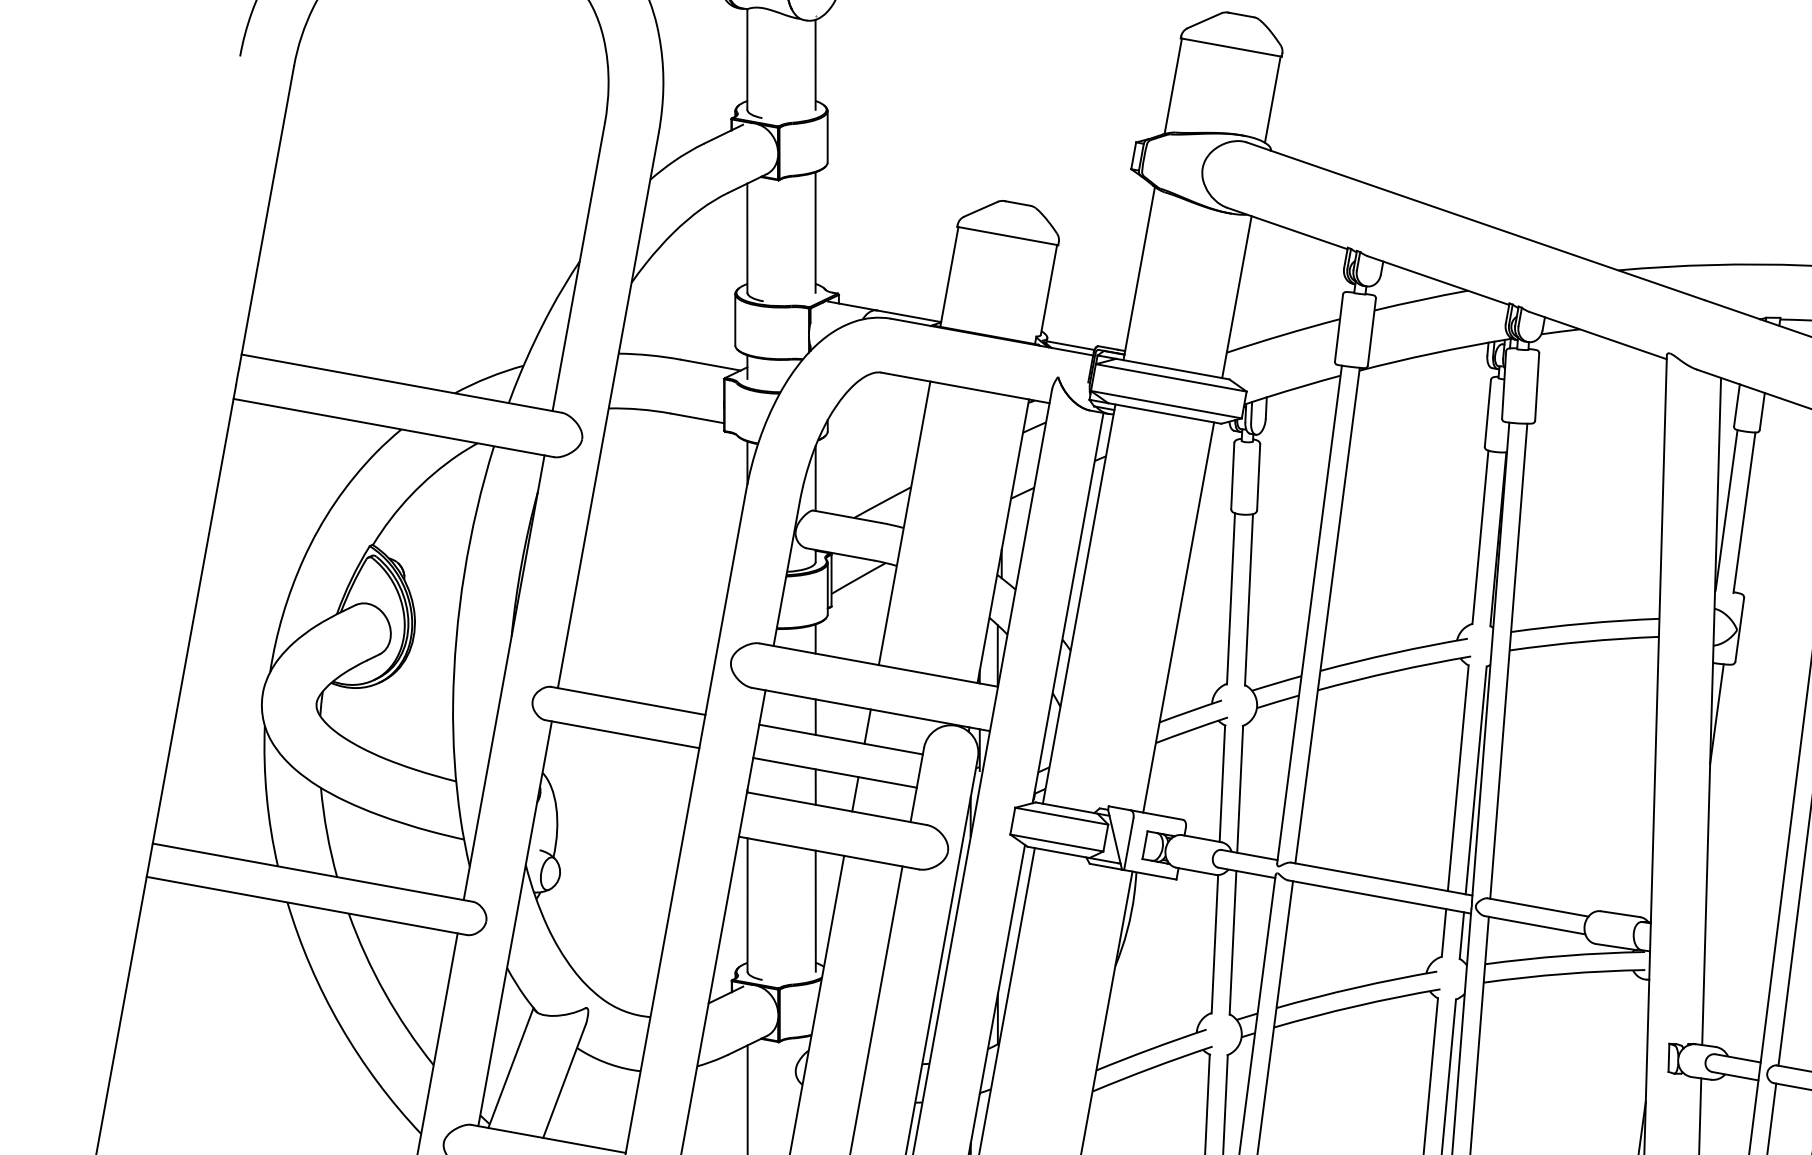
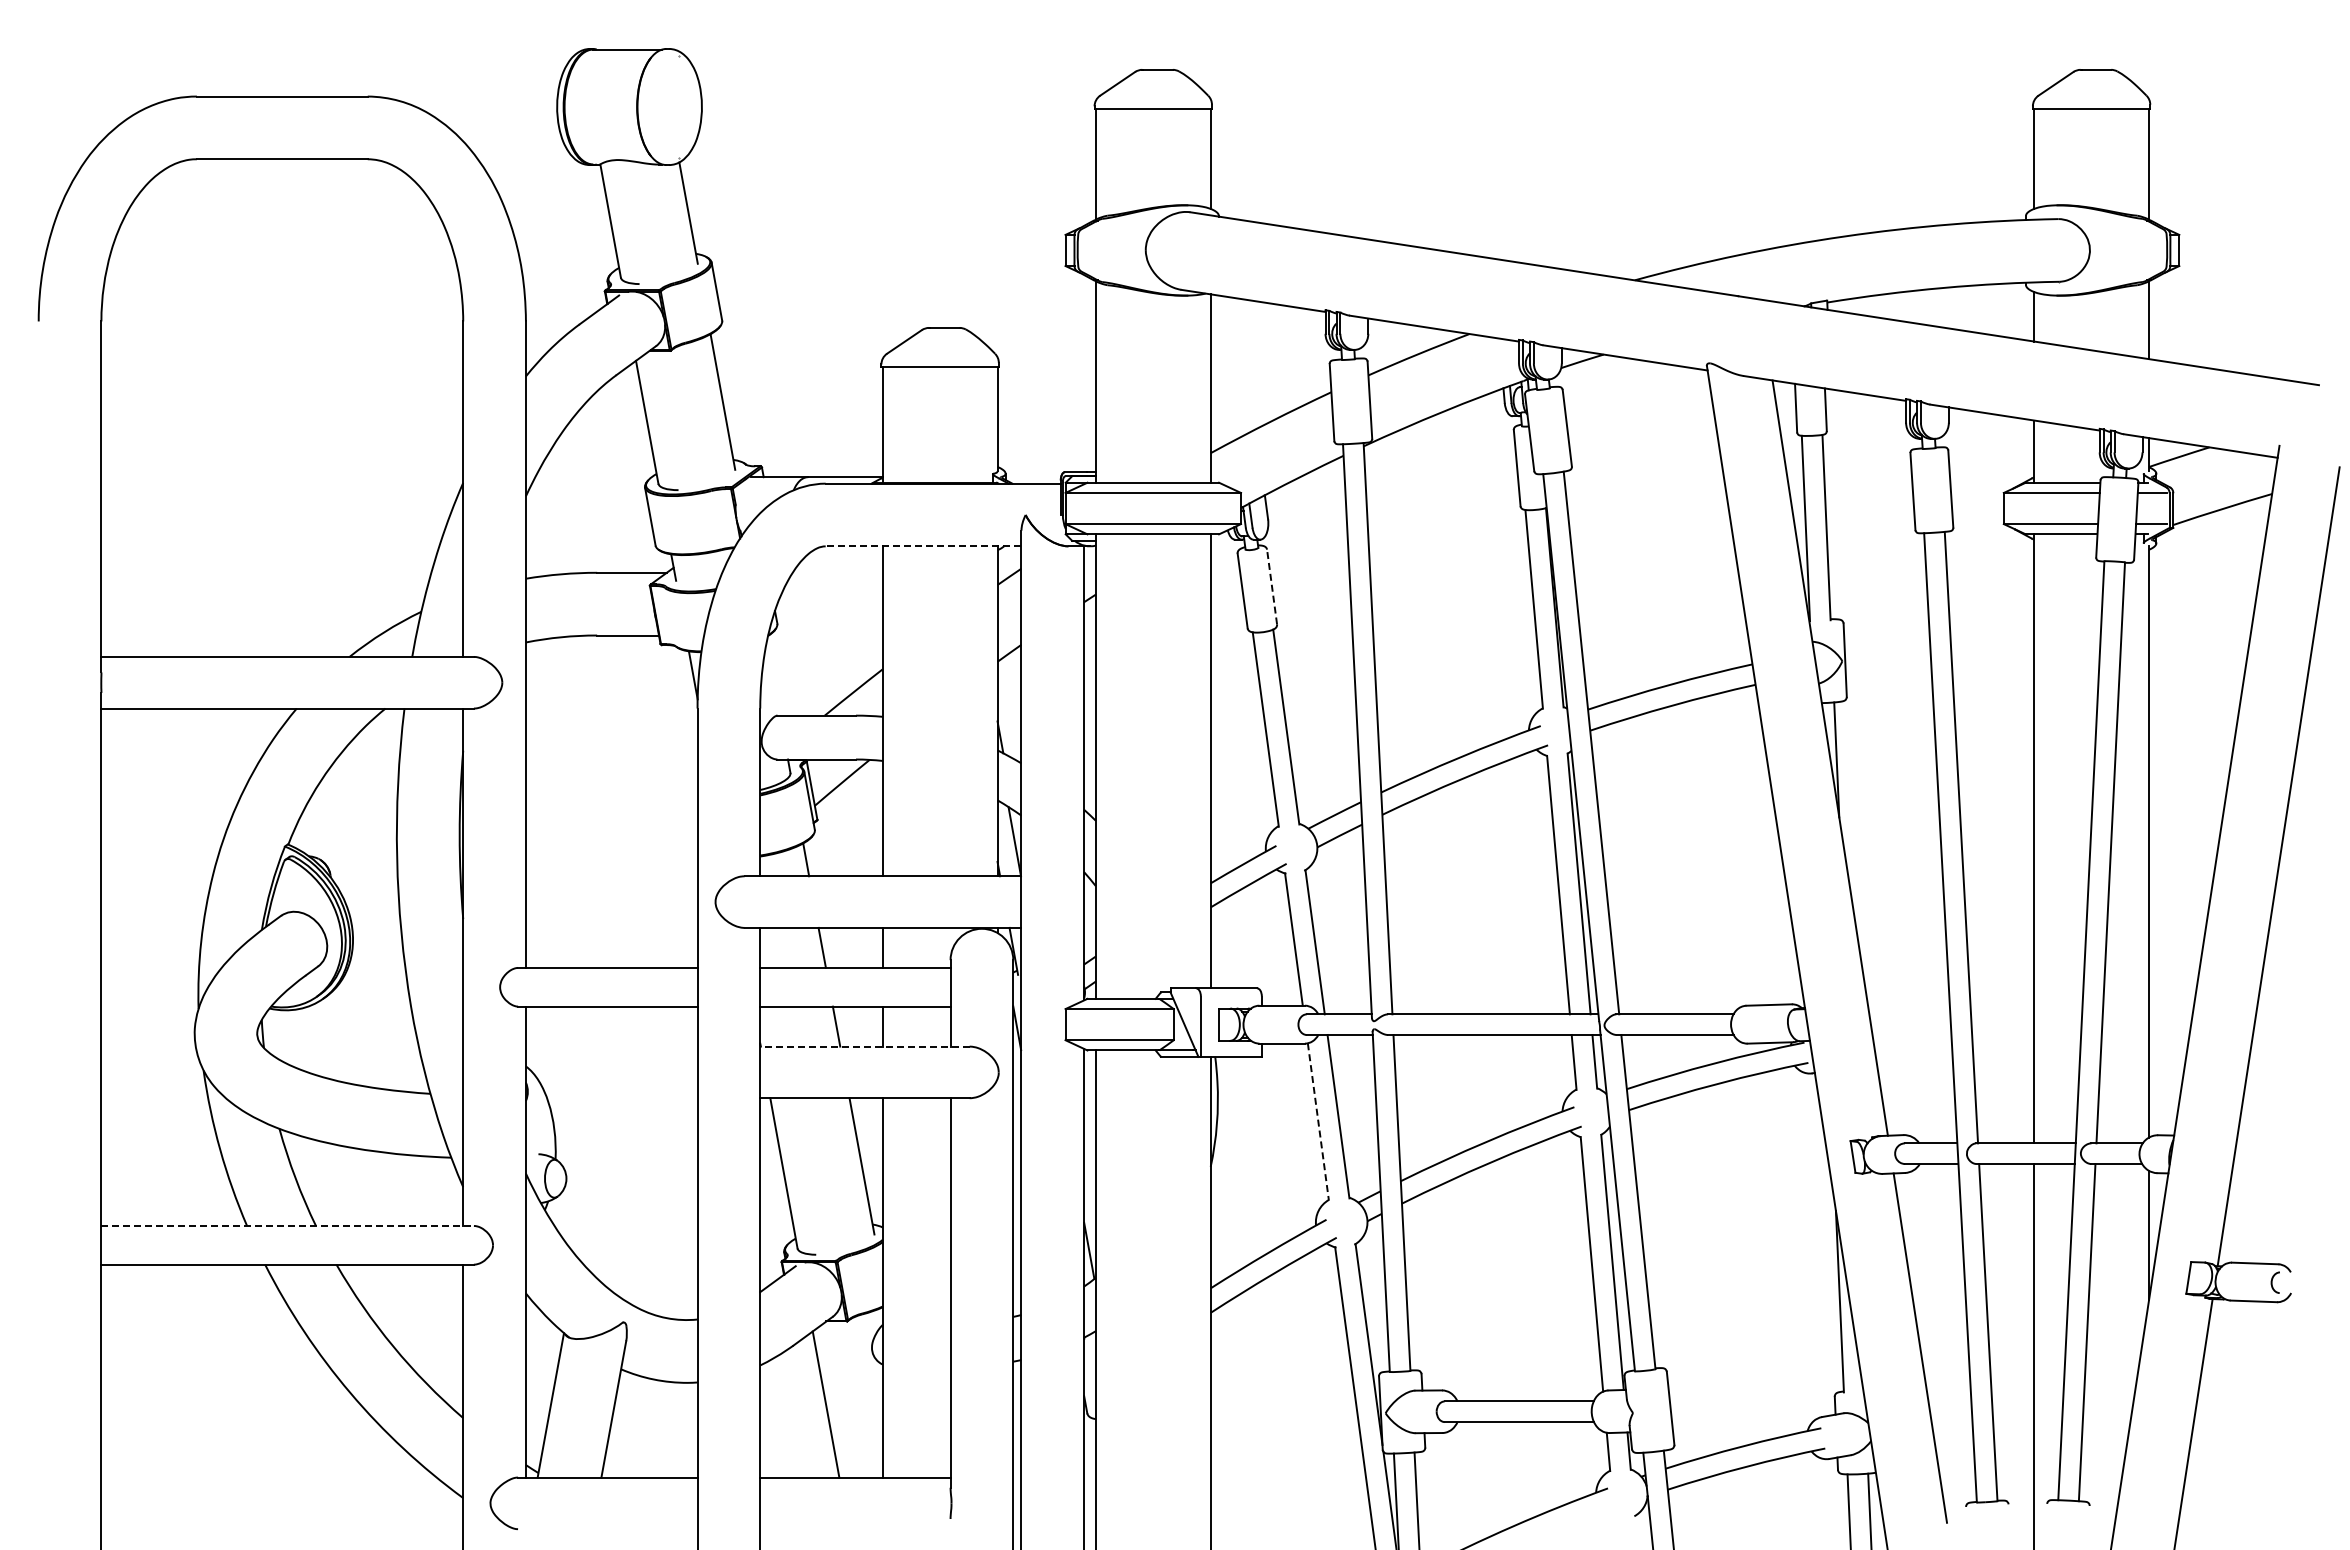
line: (1070, 345) -> (1033, 477), removed
line: (965, 388) -> (923, 546), solid -> dashed
line: (1258, 477) -> (1272, 587), solid -> dashed
line: (815, 478) -> (773, 678), removed
line: (836, 808) -> (864, 1046), solid -> dashed
line: (313, 872) -> (288, 1225), solid -> dashed
line: (1214, 944) -> (1318, 1122), solid -> dashed

